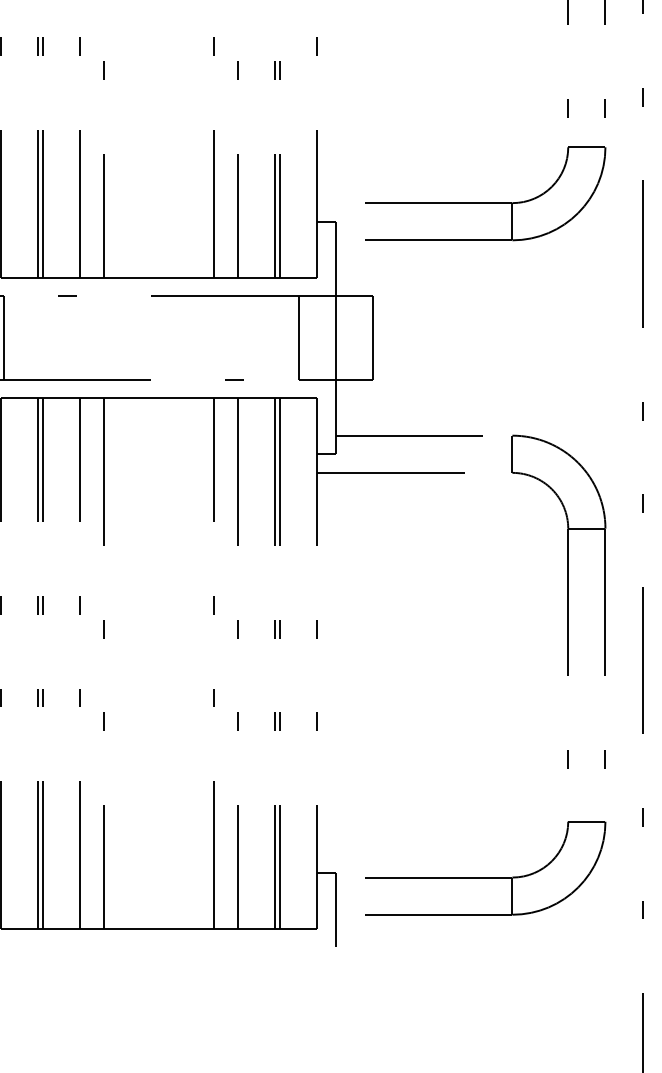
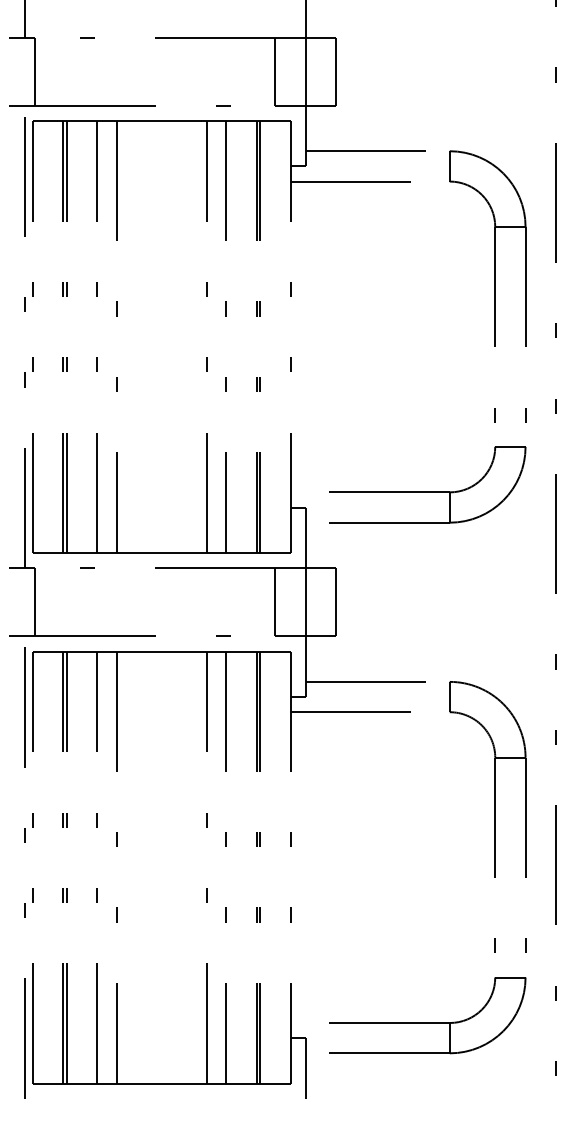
part: (485, 876) -> (427, 1022), moved

